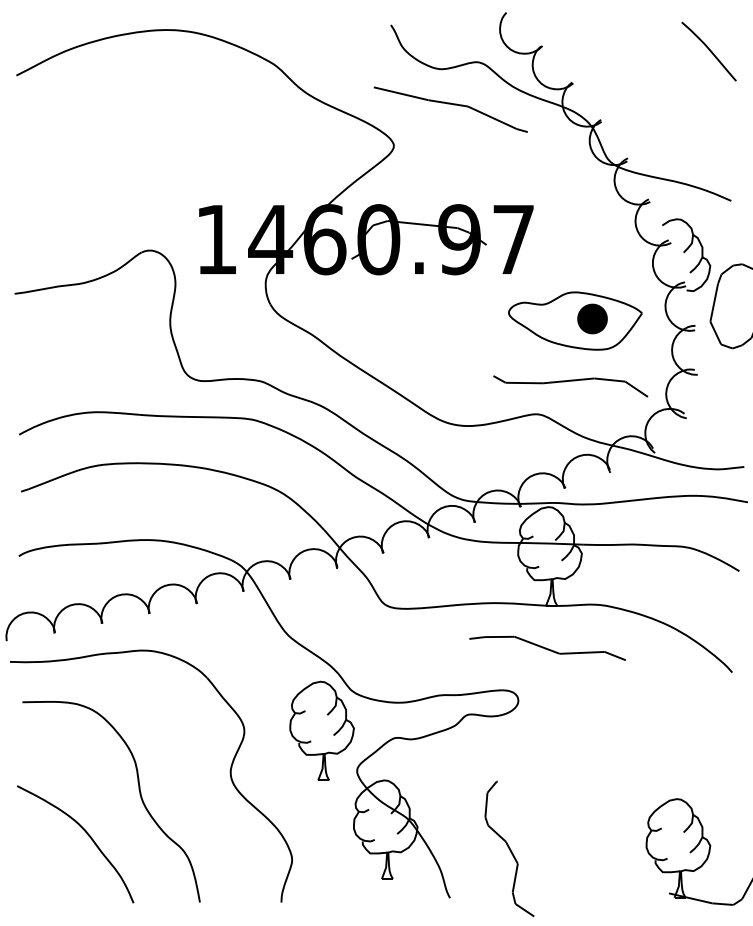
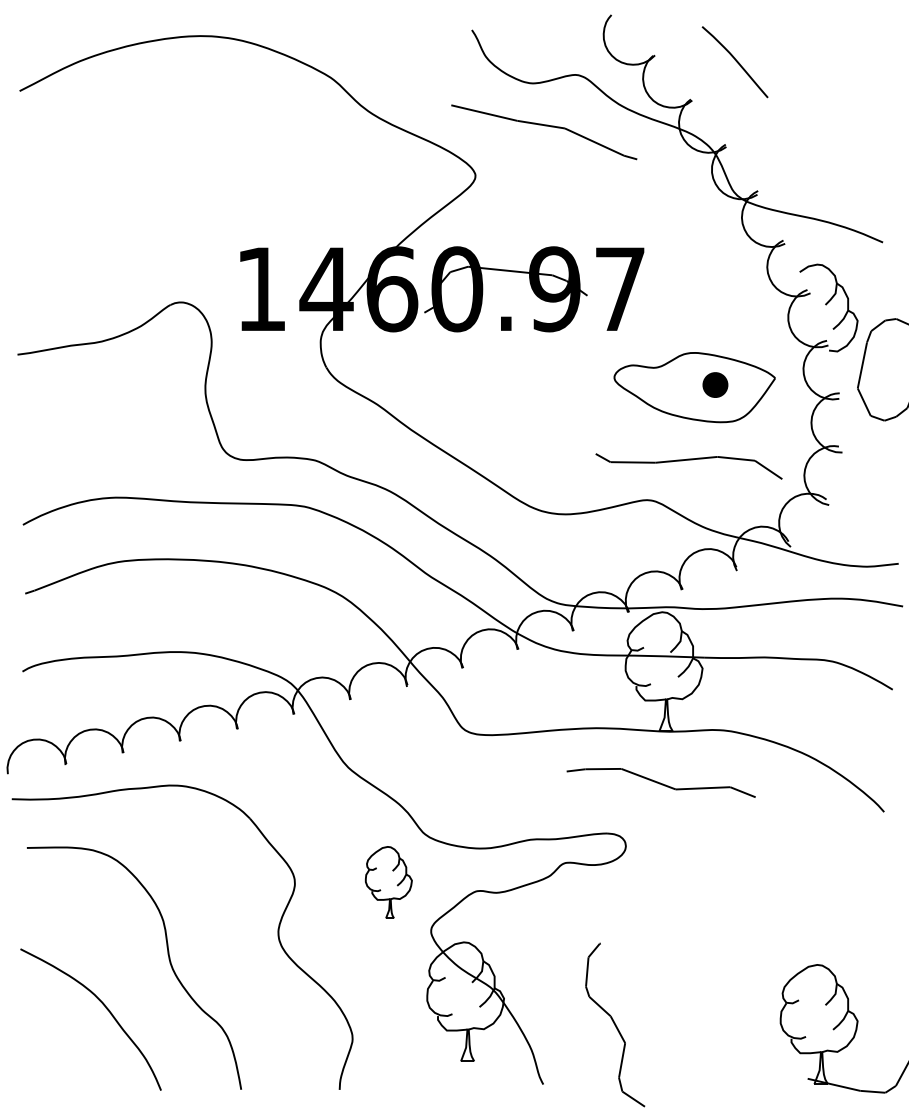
curve: (709, 51) -> (735, 61), moved
part: (592, 318) -> (715, 384), size x0.7
part: (321, 730) -> (388, 882), size x0.6

